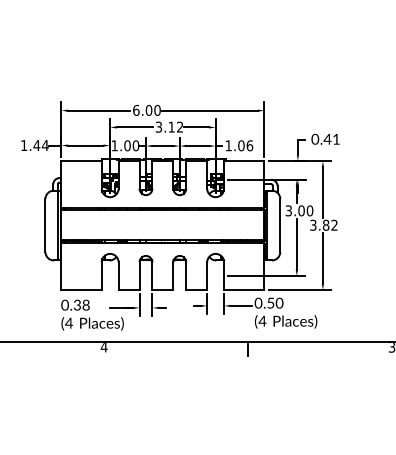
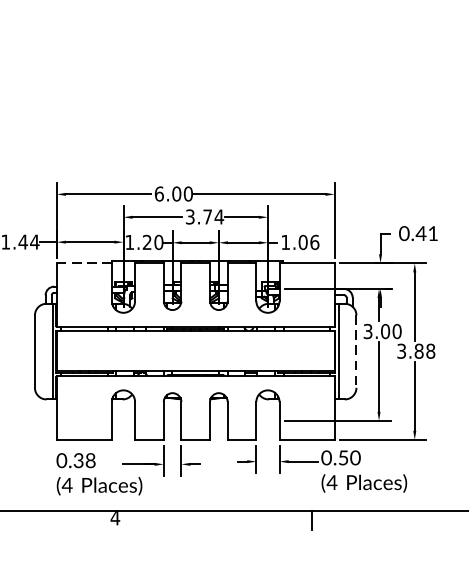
text: (175, 126) -> (212, 216), 3.12 -> 3.74
text: (127, 145) -> (147, 242), 1.00 -> 1.20
line: (82, 161) -> (85, 263), solid -> dashed
text: (334, 224) -> (430, 350), 3.82 -> 3.88
line: (280, 226) -> (356, 352), solid -> dashed

